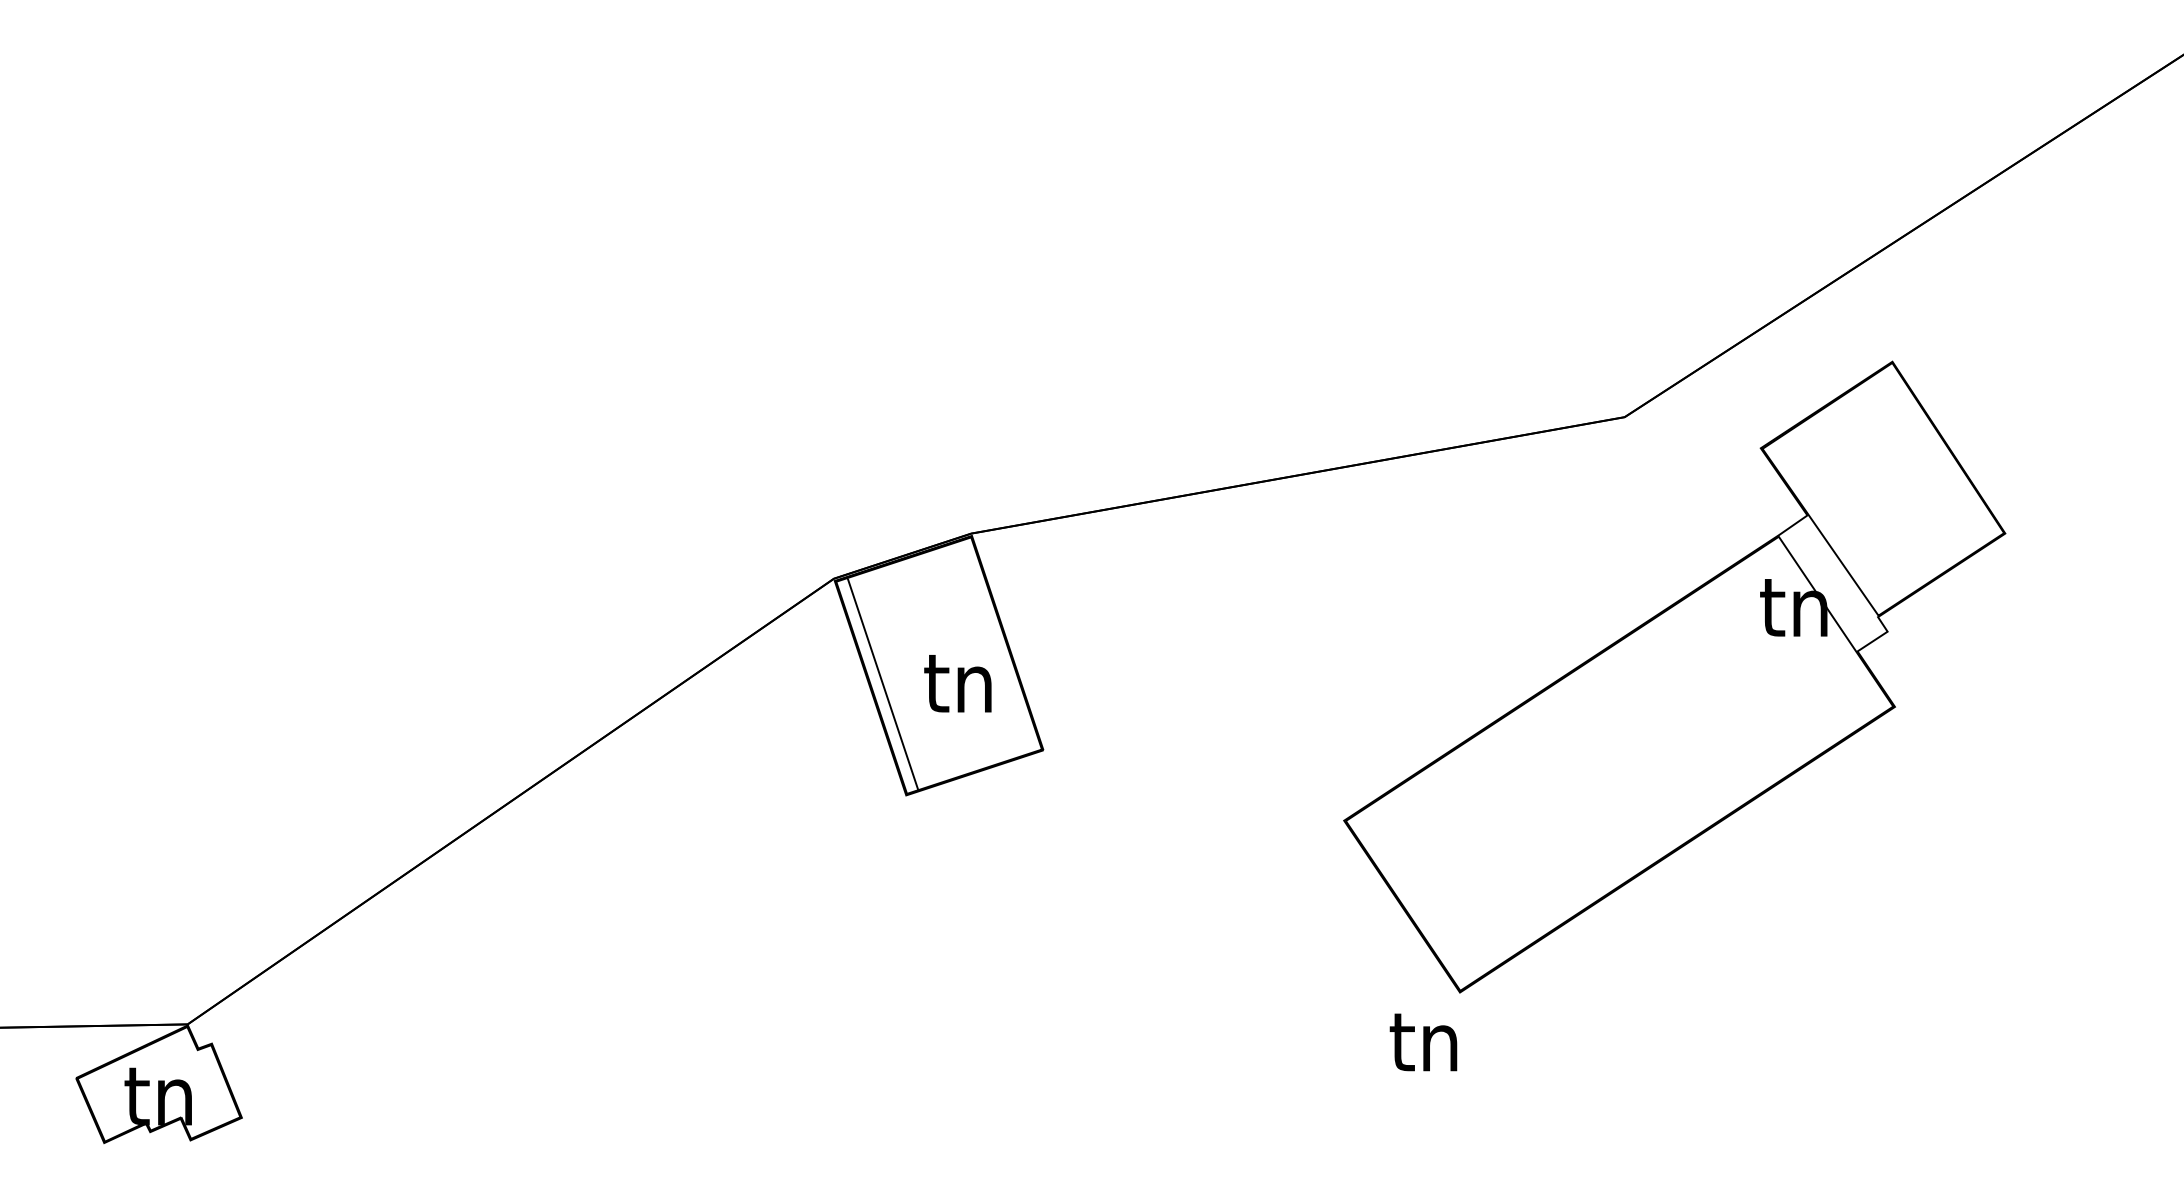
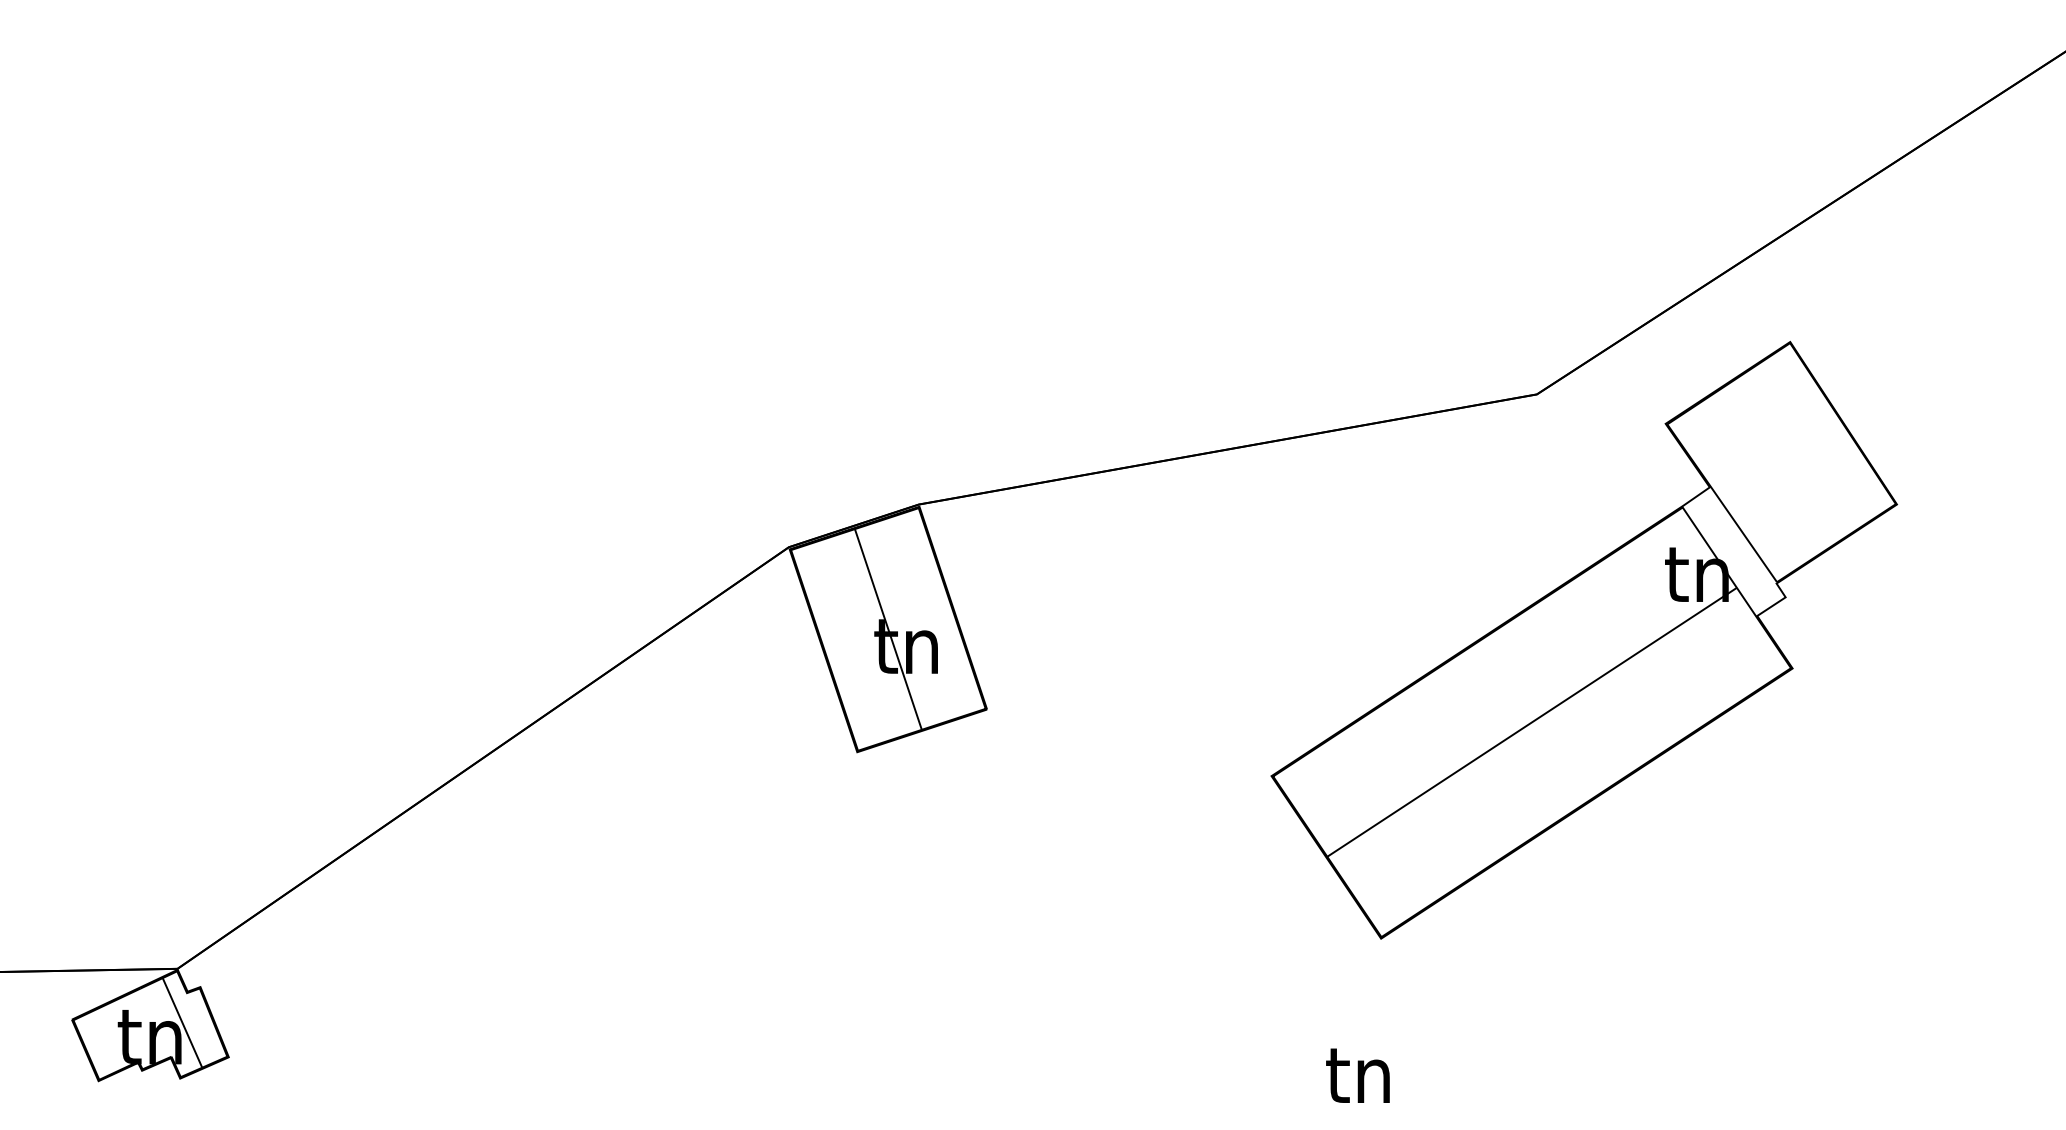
line: (883, 684) -> (888, 629), moved
line: (1619, 763) -> (1532, 722), added
text: (1423, 1042) -> (1357, 1075), moved
line: (192, 1081) -> (182, 1022), added

